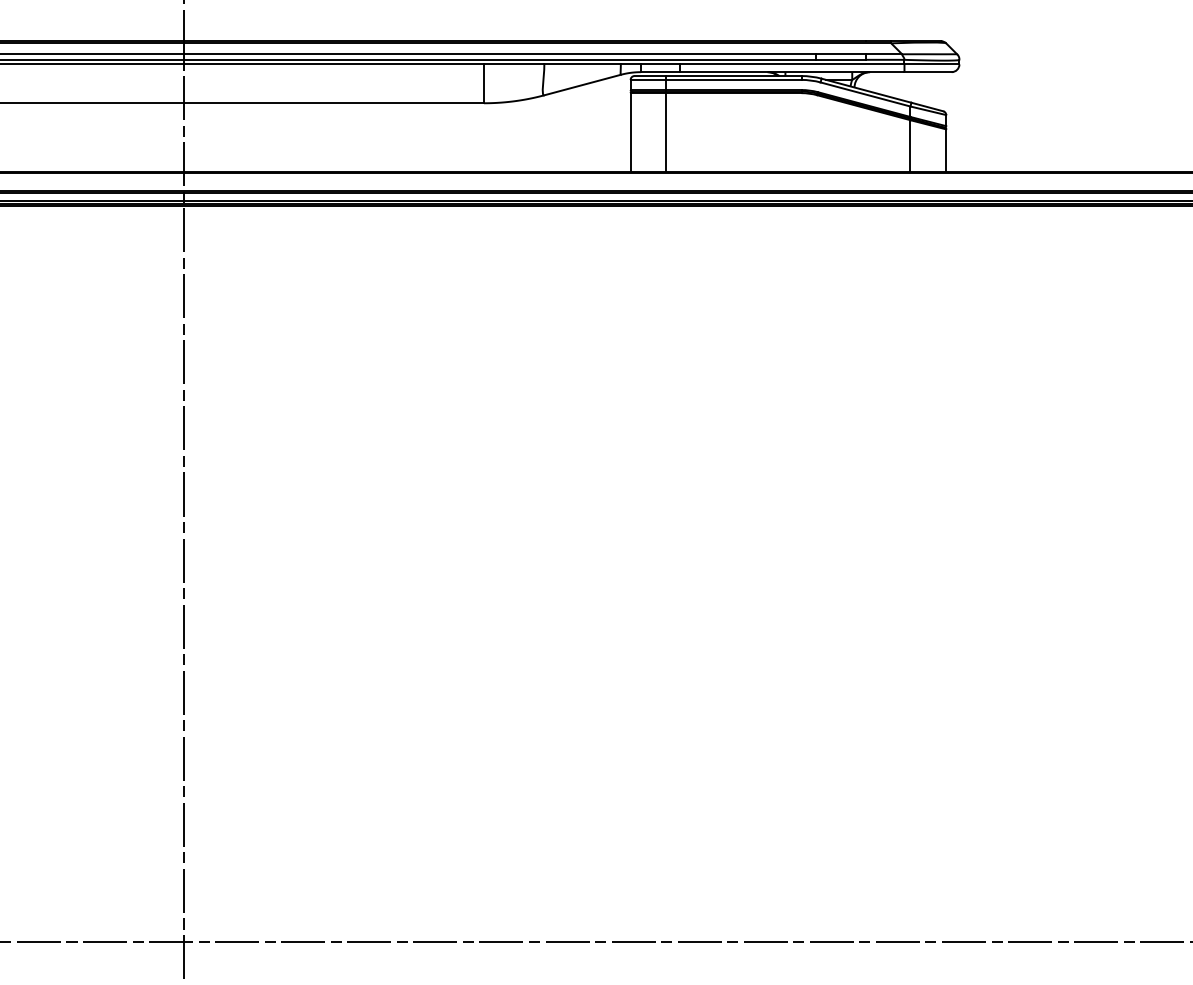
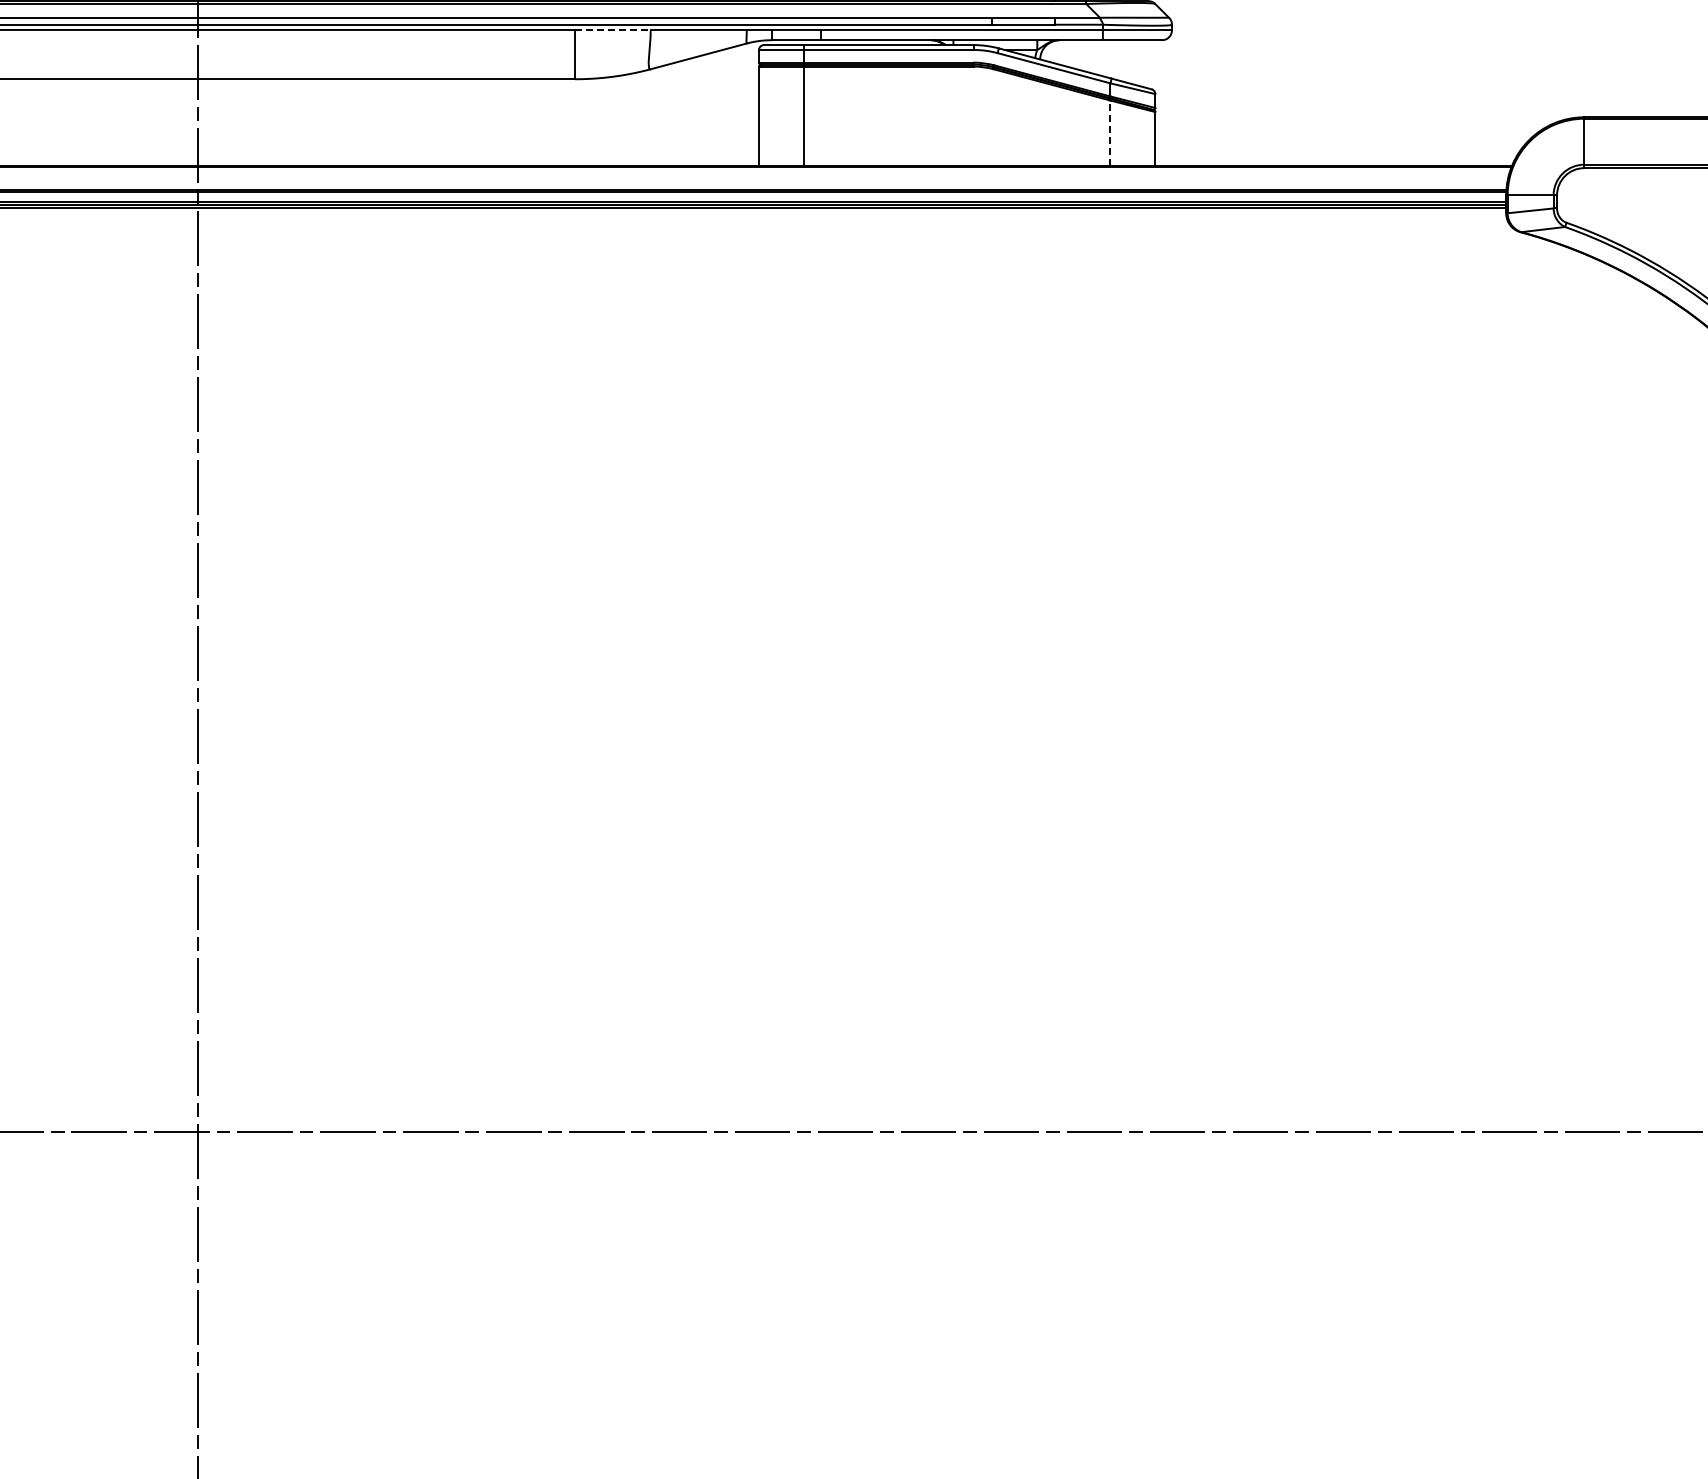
line: (513, 64) -> (612, 30), solid -> dashed
line: (910, 146) -> (1110, 133), solid -> dashed

